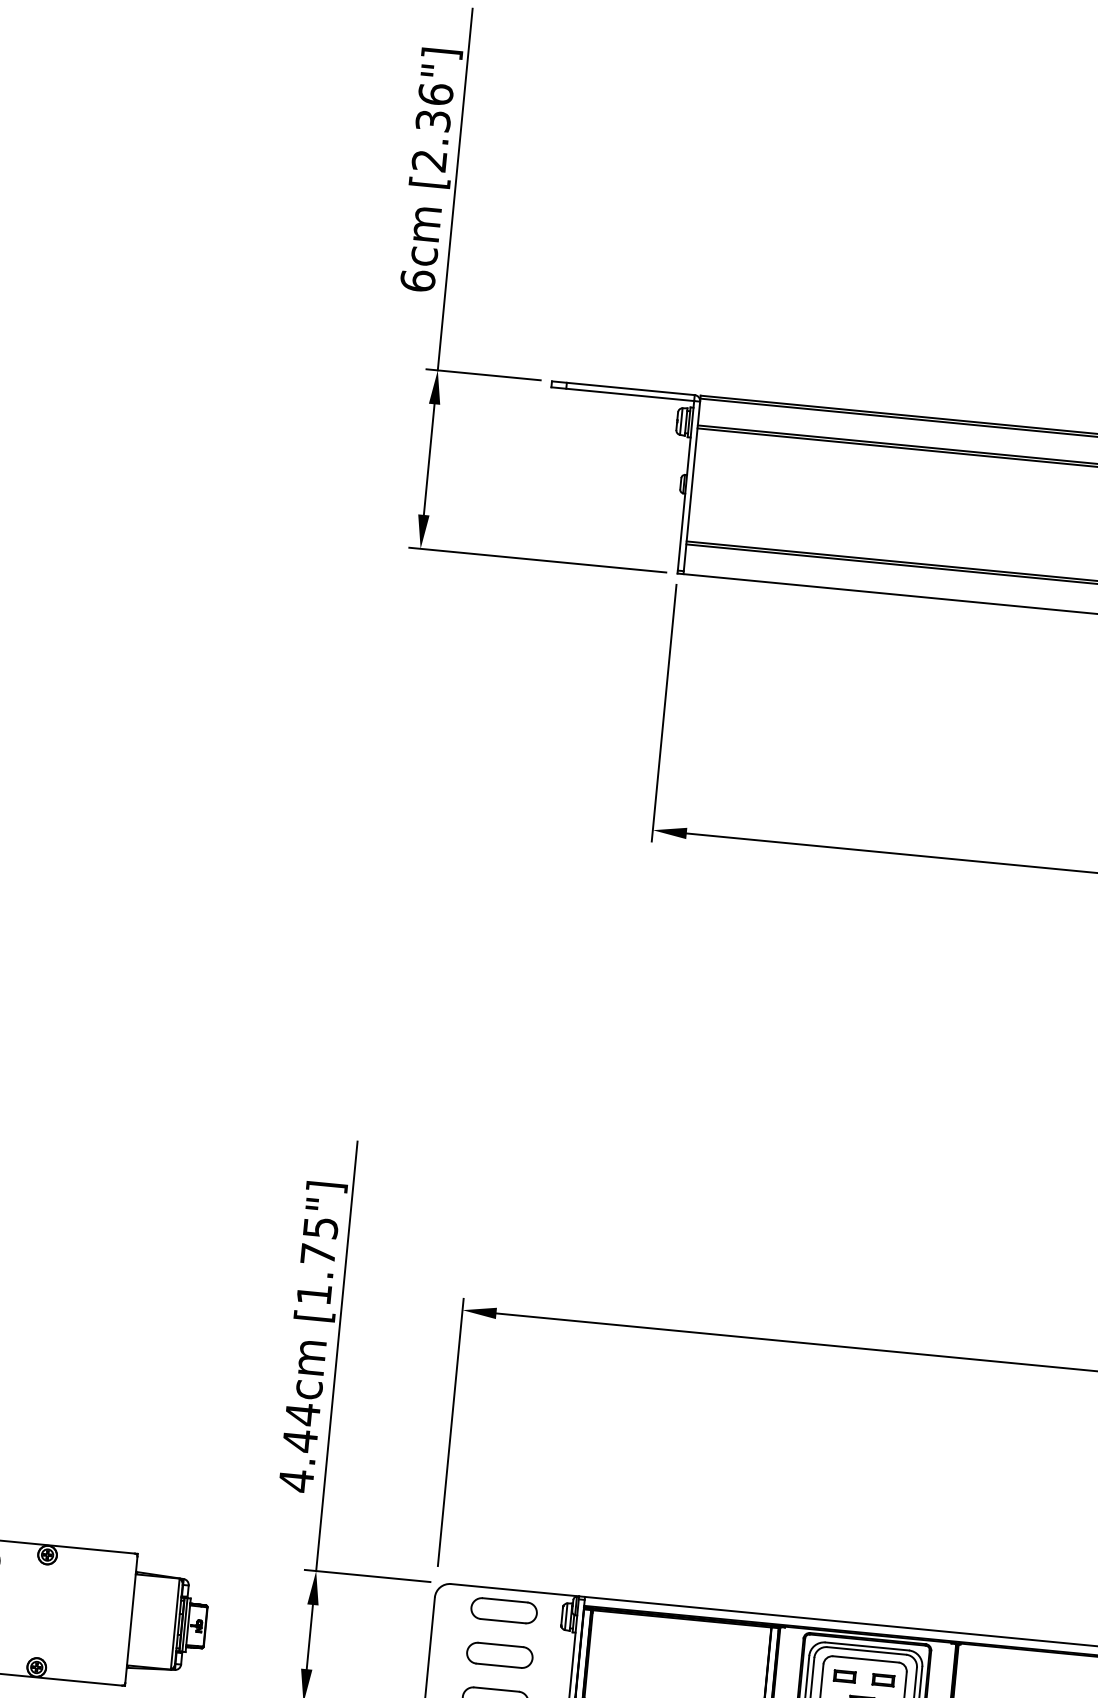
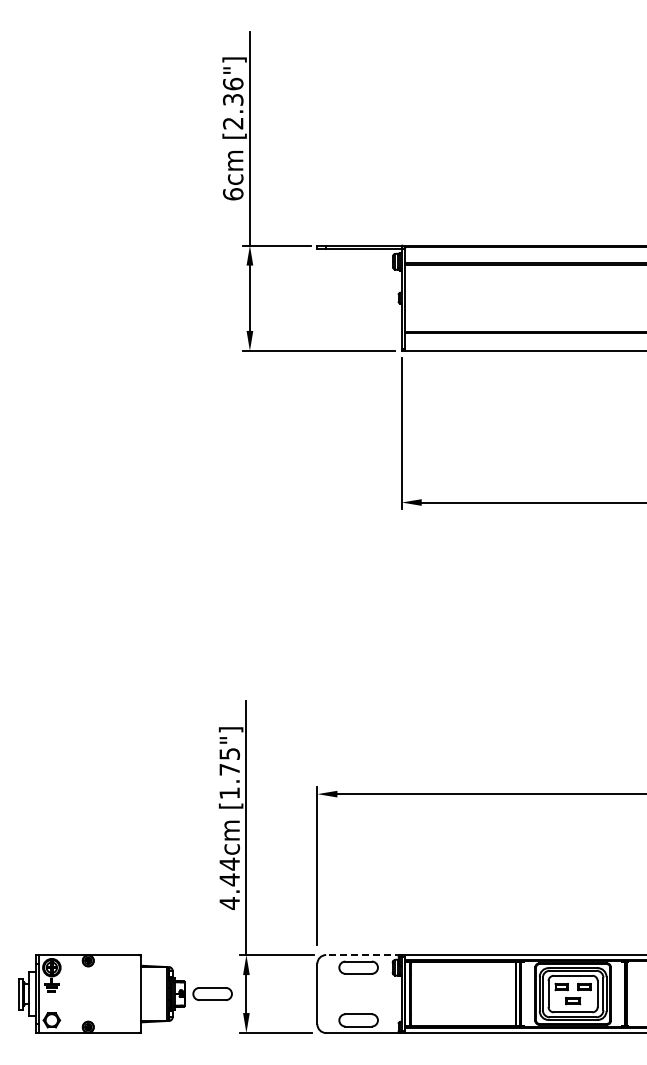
line: (514, 1590) -> (363, 955), solid -> dashed
part: (499, 1654) -> (212, 993), moved

